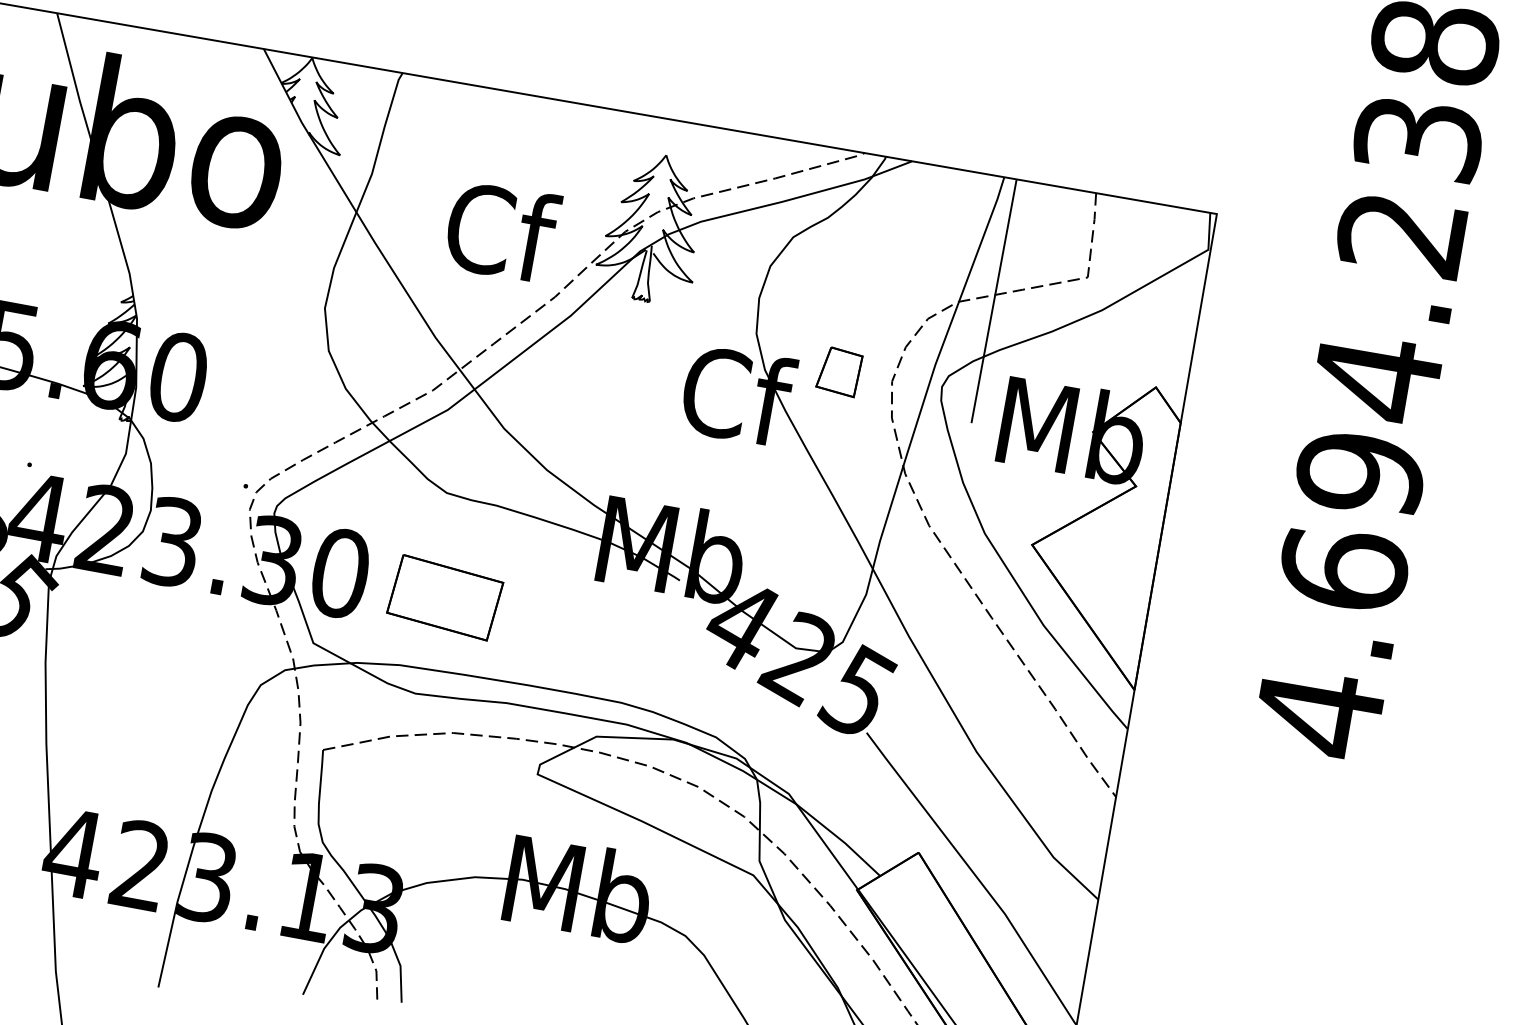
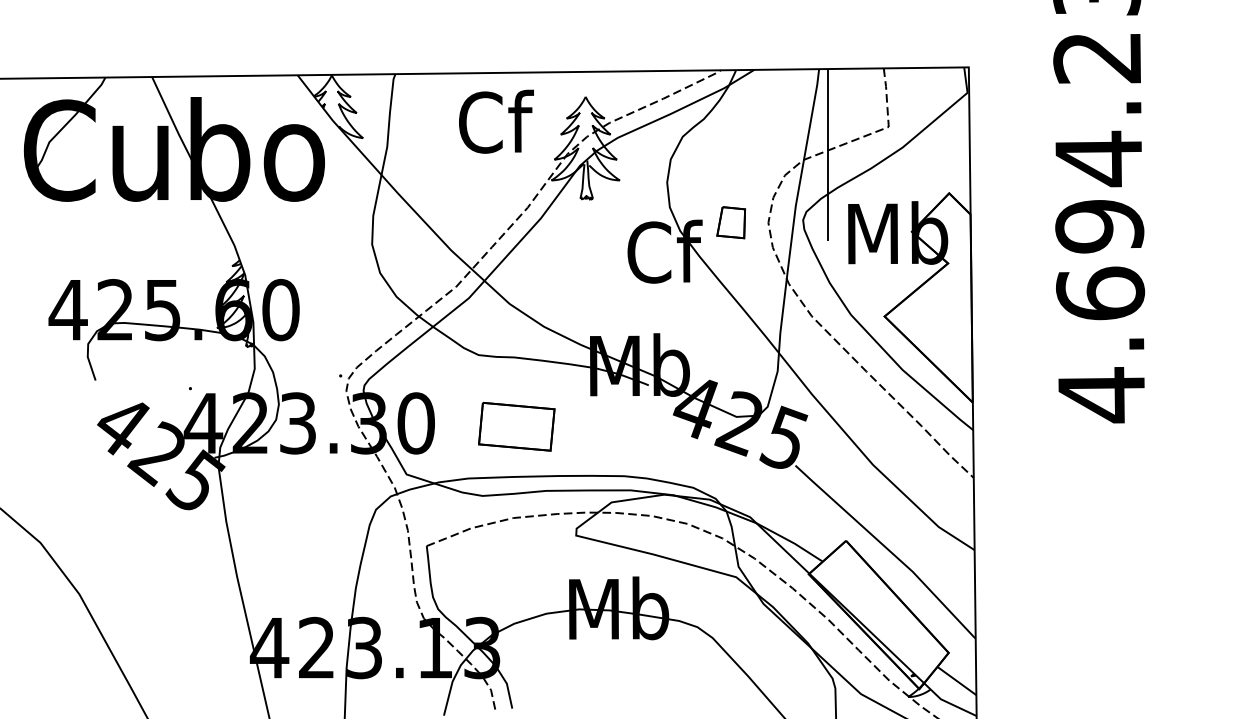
text: (502, 231) -> (496, 121), moved
part: (444, 597) -> (516, 426), moved

